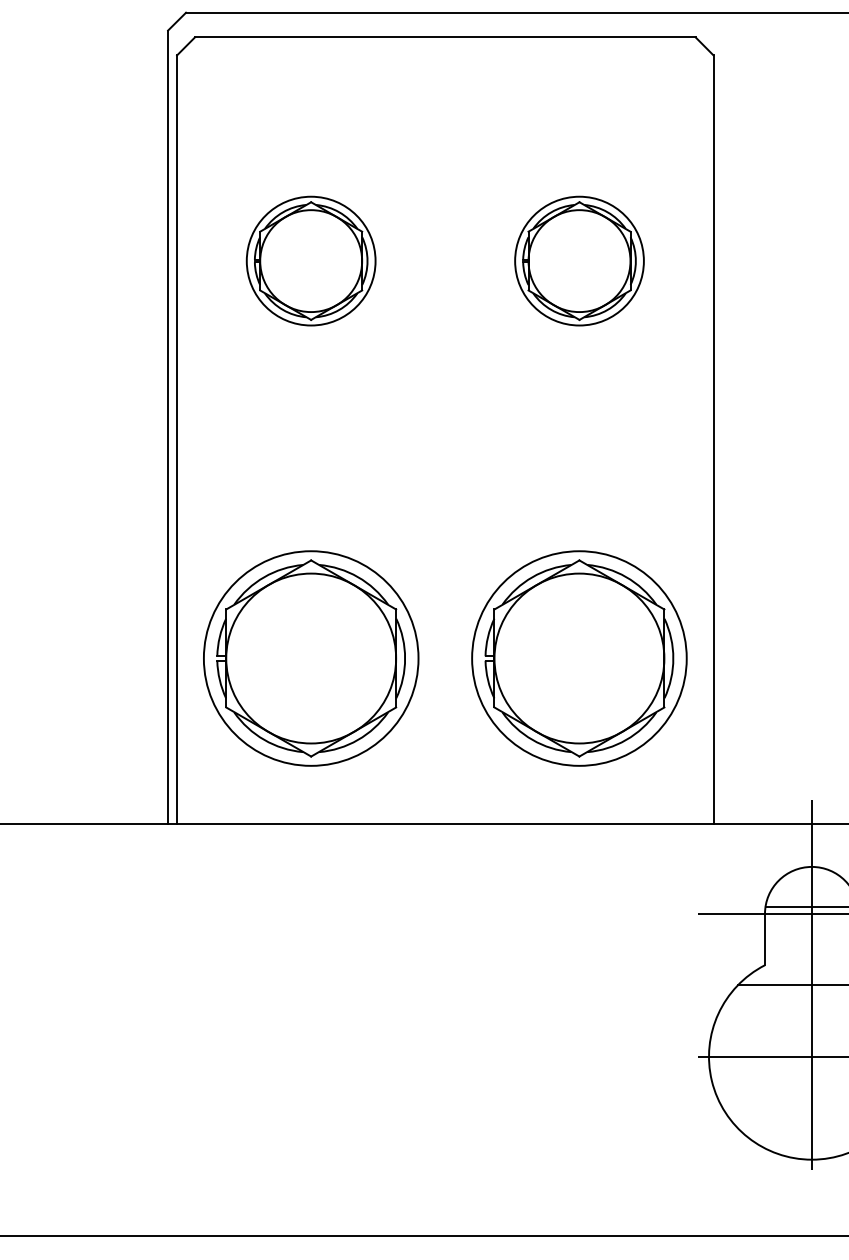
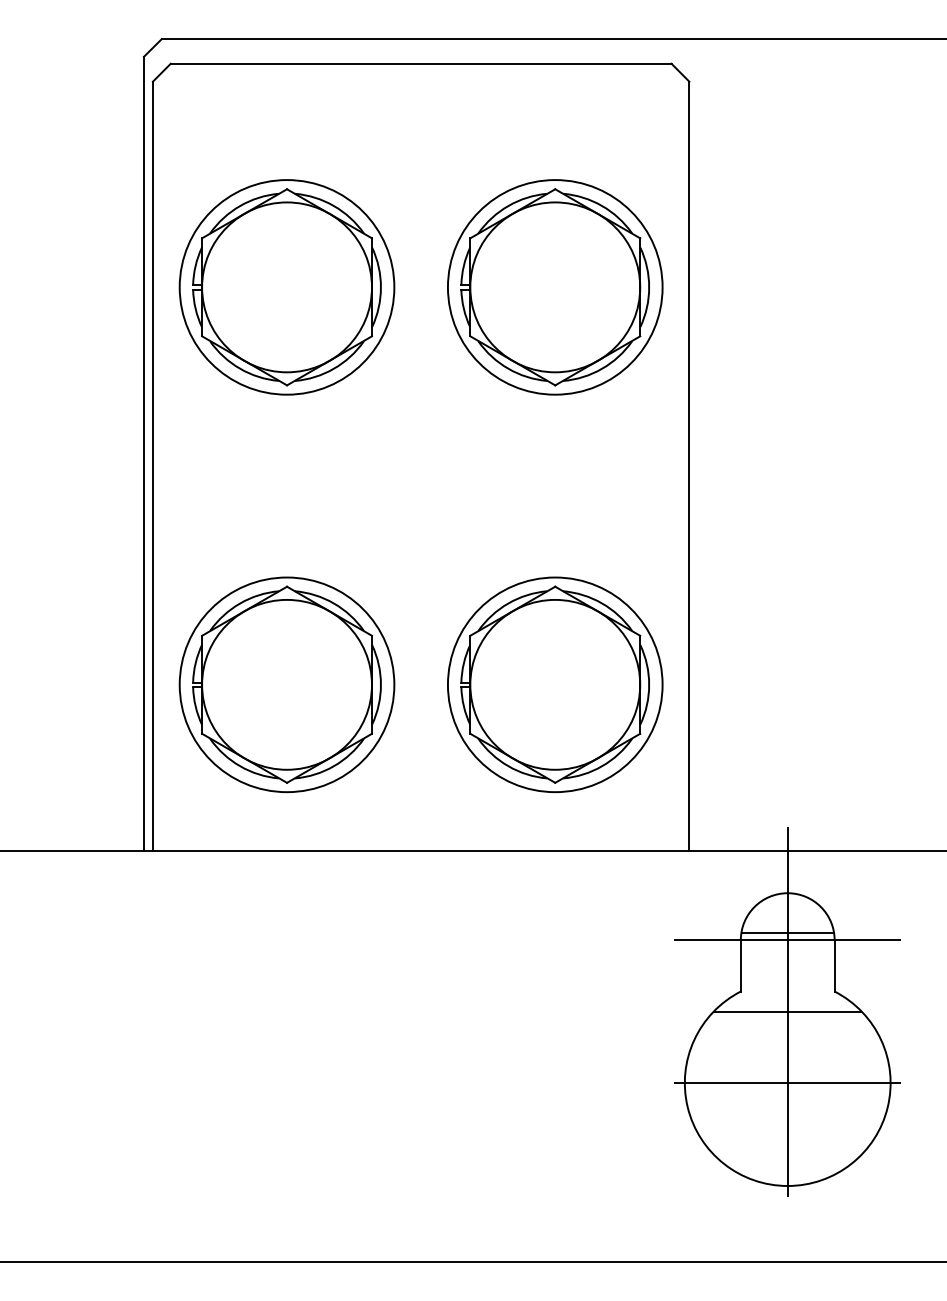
part: (310, 261) -> (286, 287), size x1.67
part: (579, 261) -> (555, 287), size x1.67

